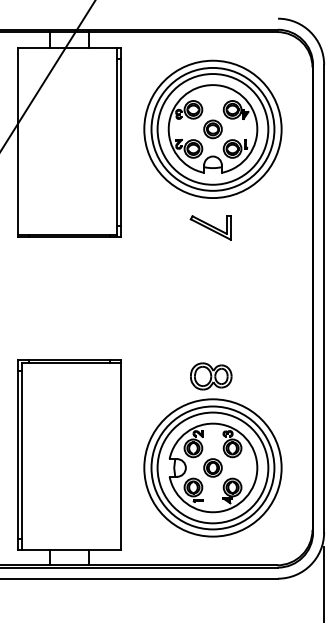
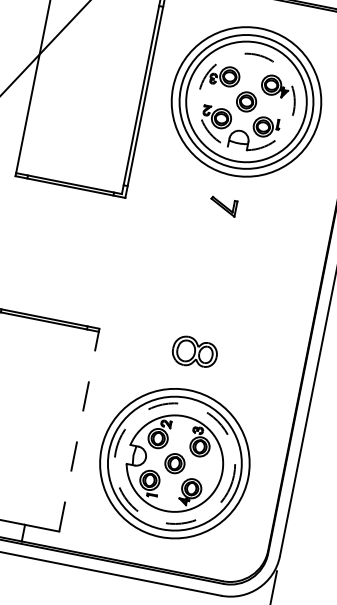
arc: (213, 85) -> (256, 55), solid -> dashed
part: (210, 227) -> (223, 206), size x0.6
part: (211, 376) -> (195, 352), moved
line: (120, 454) -> (78, 429), solid -> dashed
circle: (212, 467) -> (174, 463), solid -> dashed

